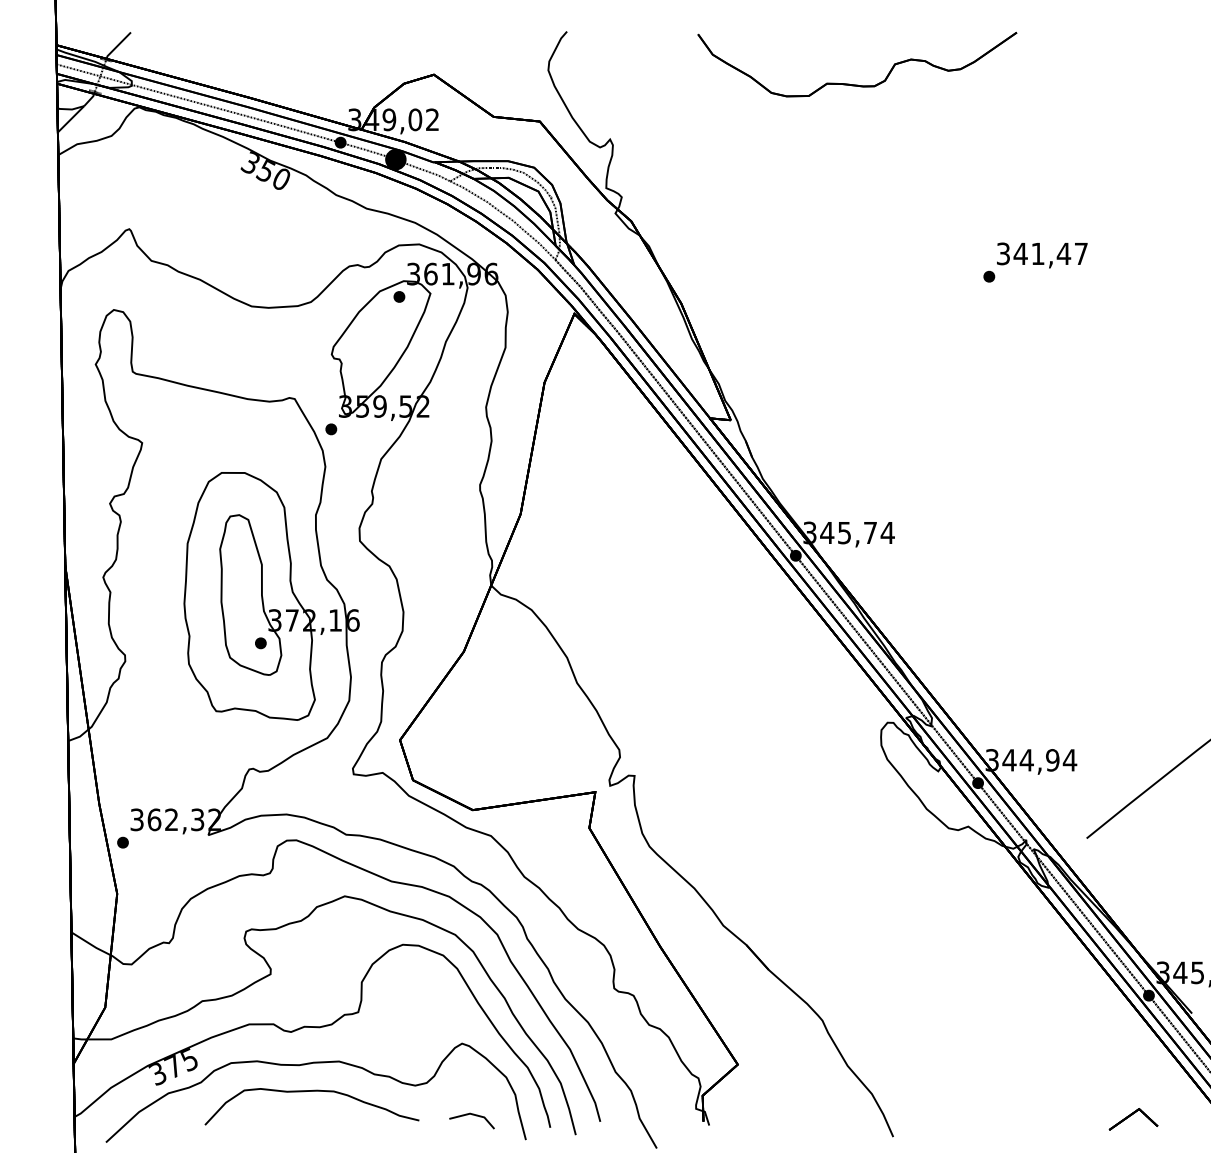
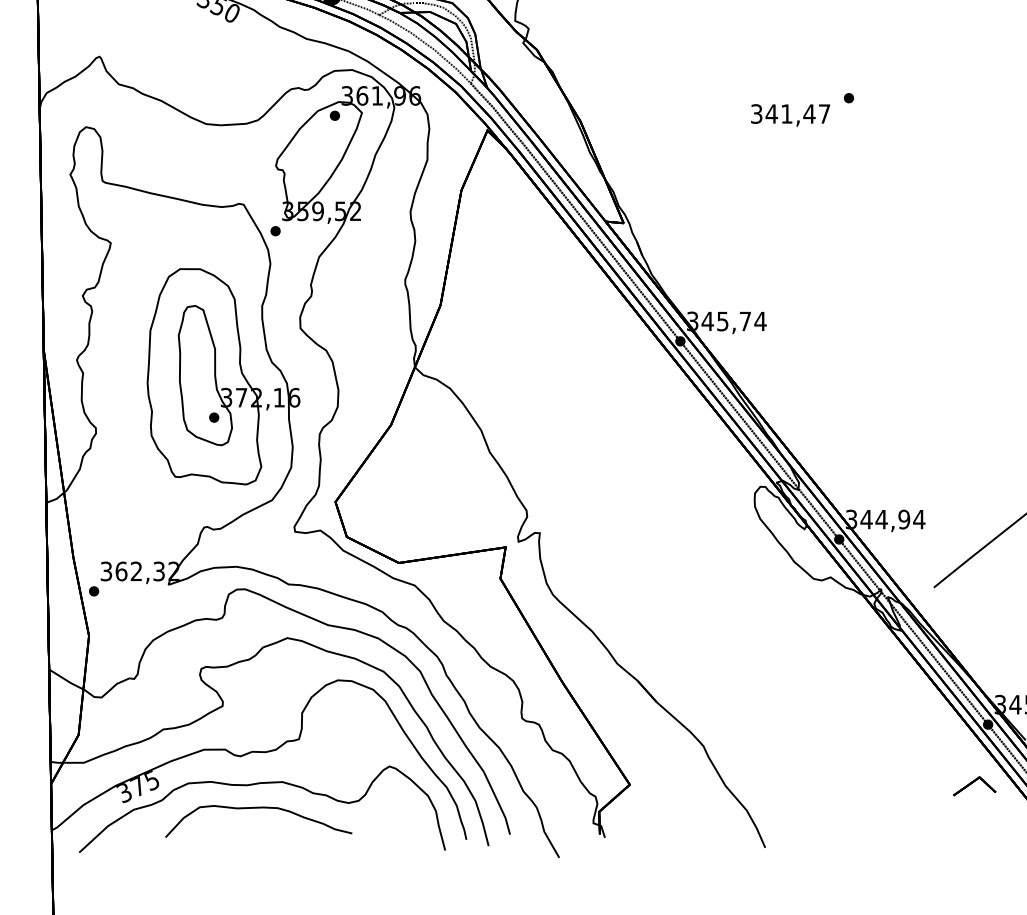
text: (1042, 255) -> (790, 115), moved
line: (472, 1115) -> (398, 829), removed
part: (1133, 1119) -> (974, 786), moved

